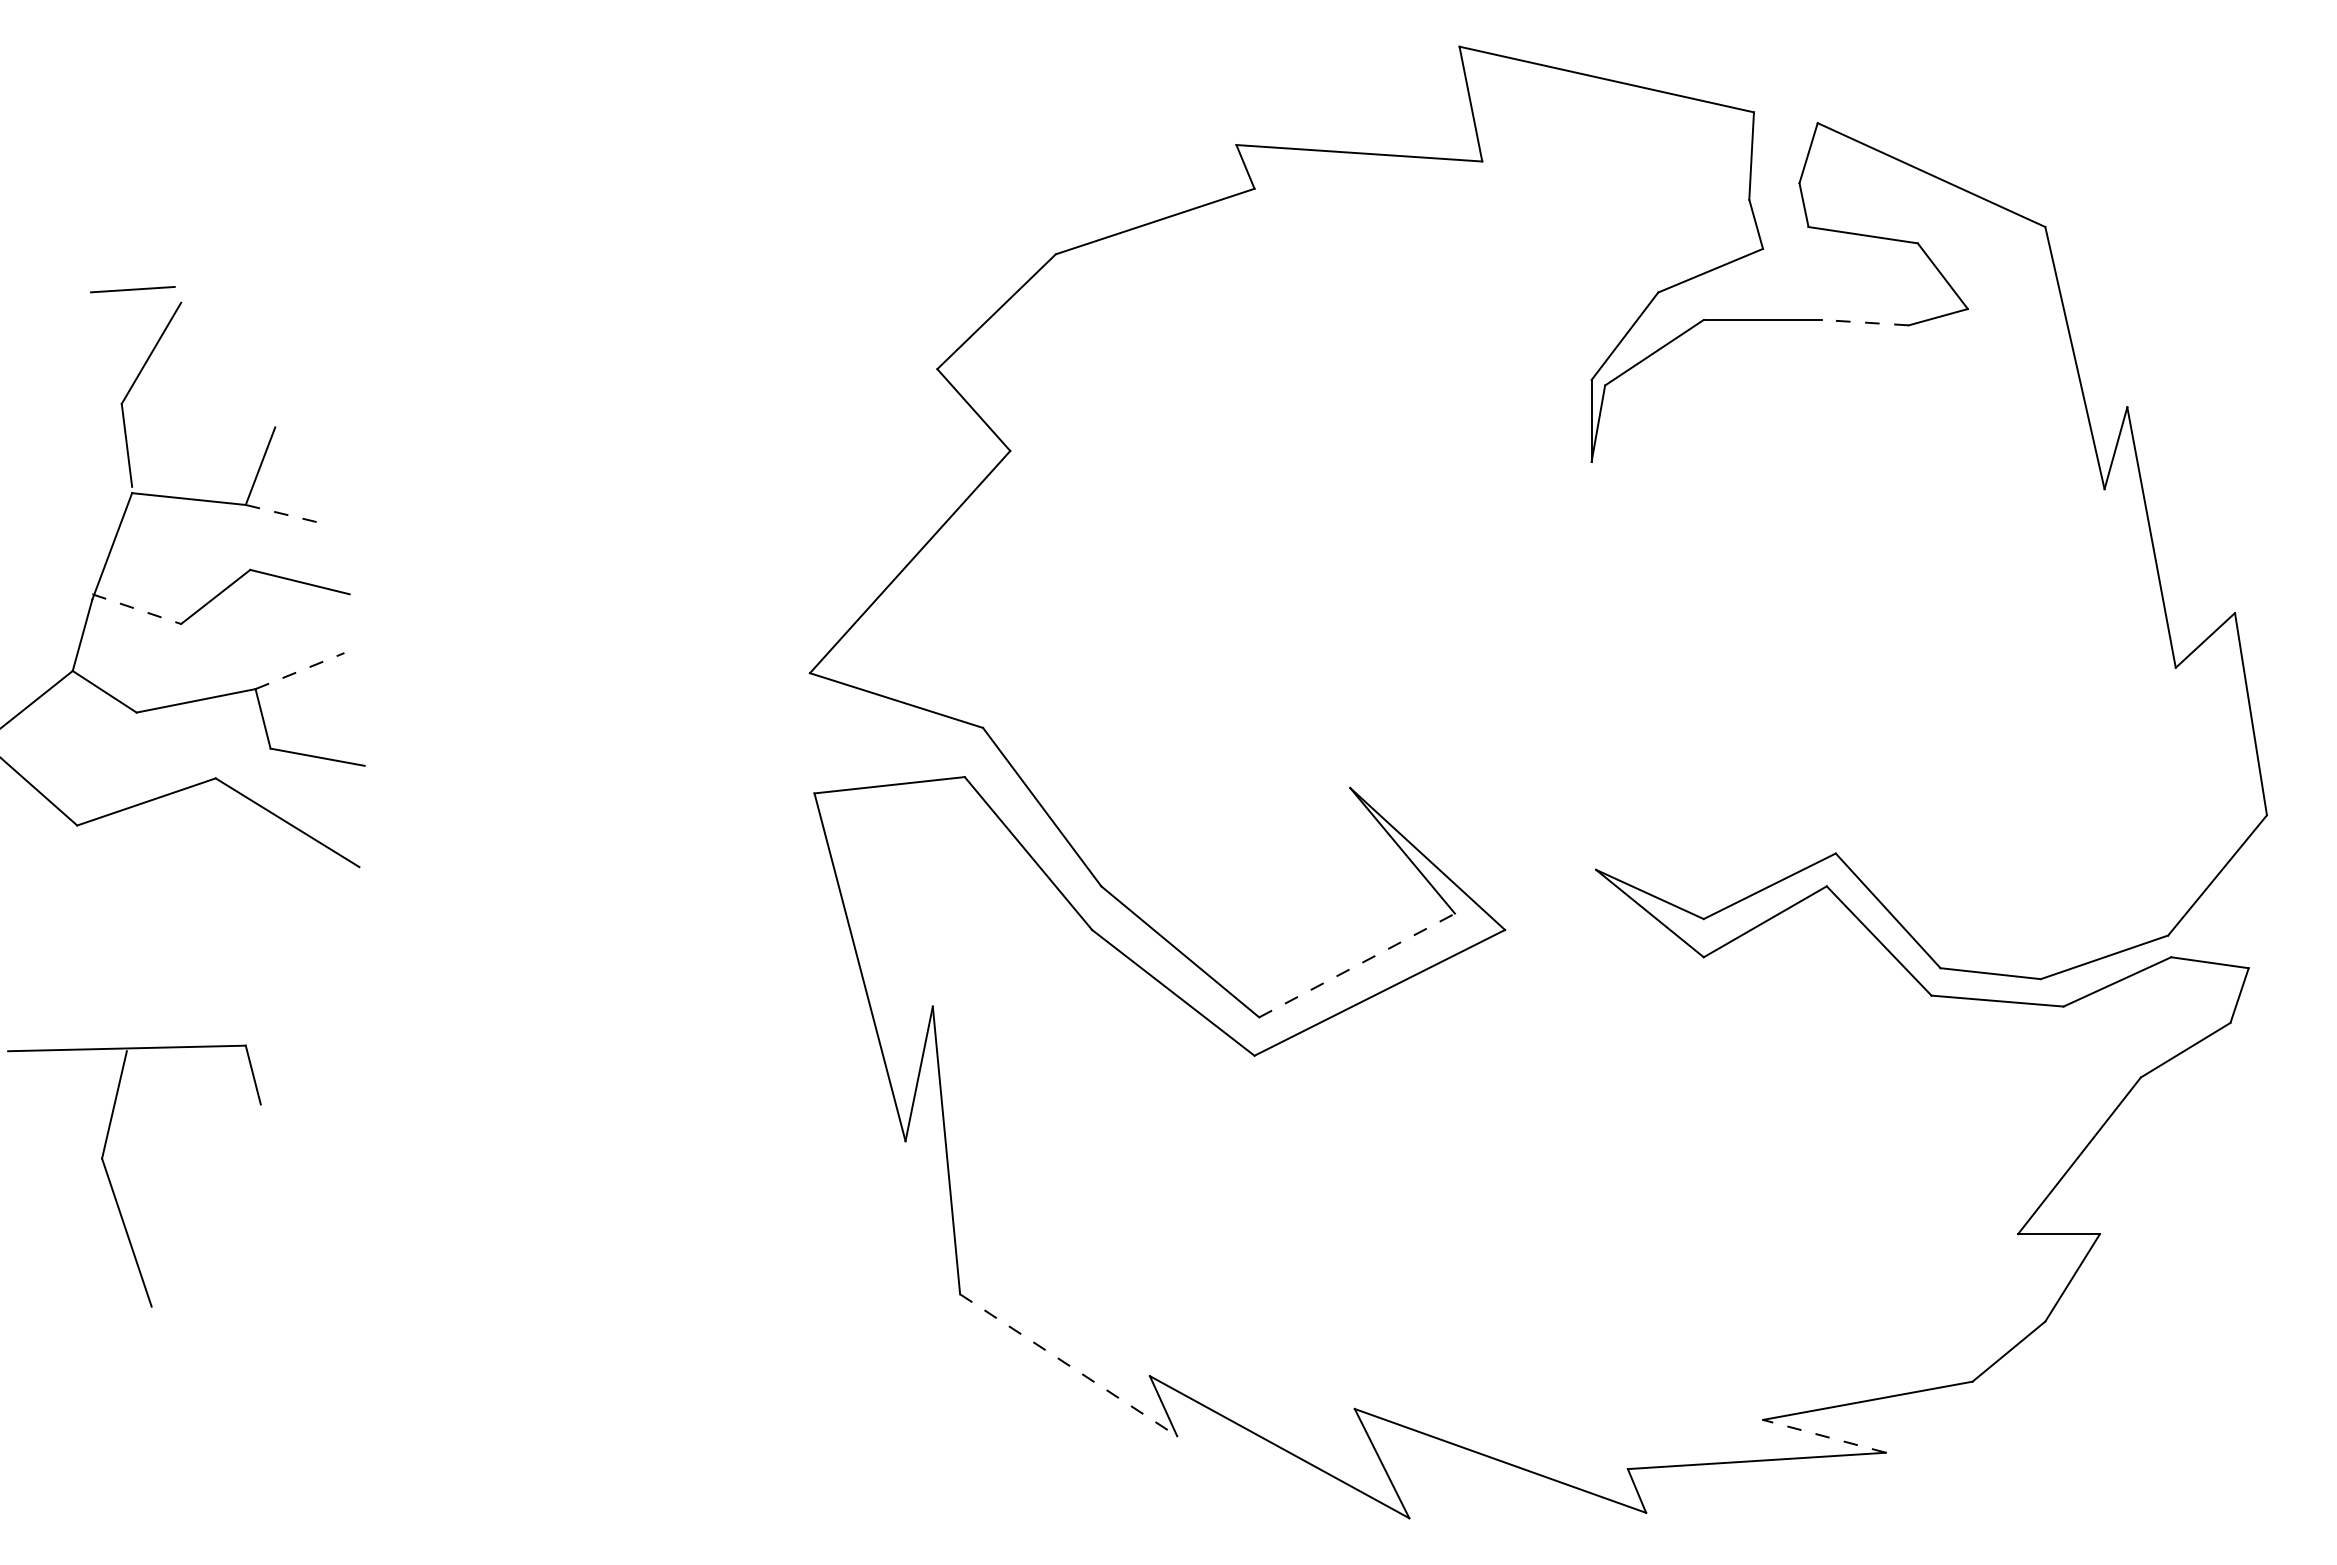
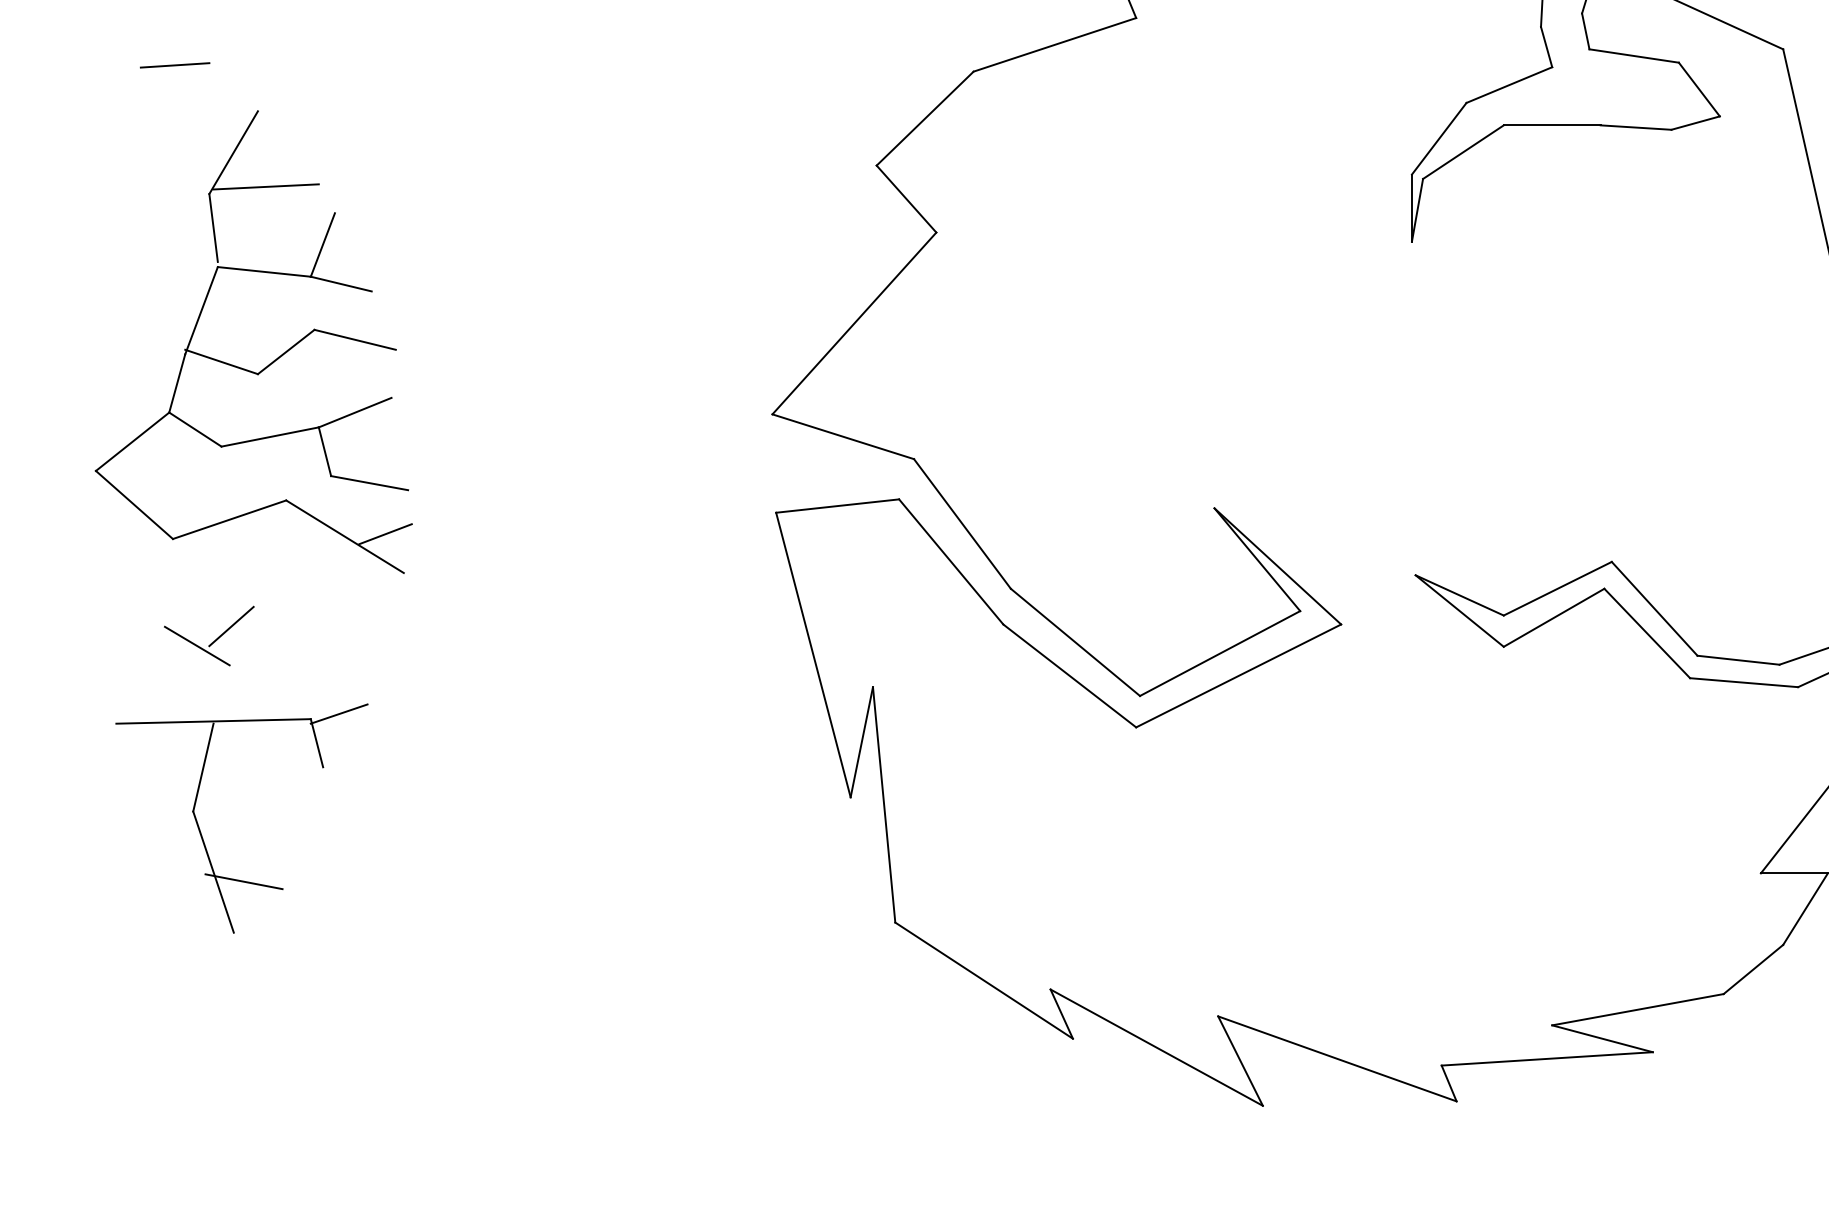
line: (132, 289) -> (174, 65), moved
line: (1865, 322) -> (1636, 127), dashed -> solid
line: (190, 395) -> (265, 187), added
line: (283, 514) -> (341, 284), dashed -> solid
line: (136, 609) -> (221, 362), dashed -> solid
line: (299, 671) -> (354, 412), dashed -> solid
line: (337, 819) -> (385, 534), added
line: (148, 932) -> (231, 626), added
line: (106, 955) -> (196, 645), added
line: (1357, 965) -> (1220, 653), dashed -> solid
line: (280, 1039) -> (339, 714), added
line: (164, 1244) -> (244, 881), added
line: (1068, 1365) -> (983, 980), dashed -> solid
line: (1824, 1436) -> (1602, 1038), dashed -> solid

